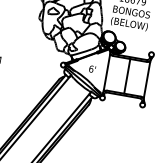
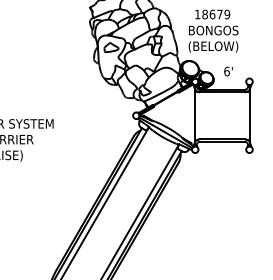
text: (92, 69) -> (228, 71), moved
line: (127, 76) -> (222, 115), removed

